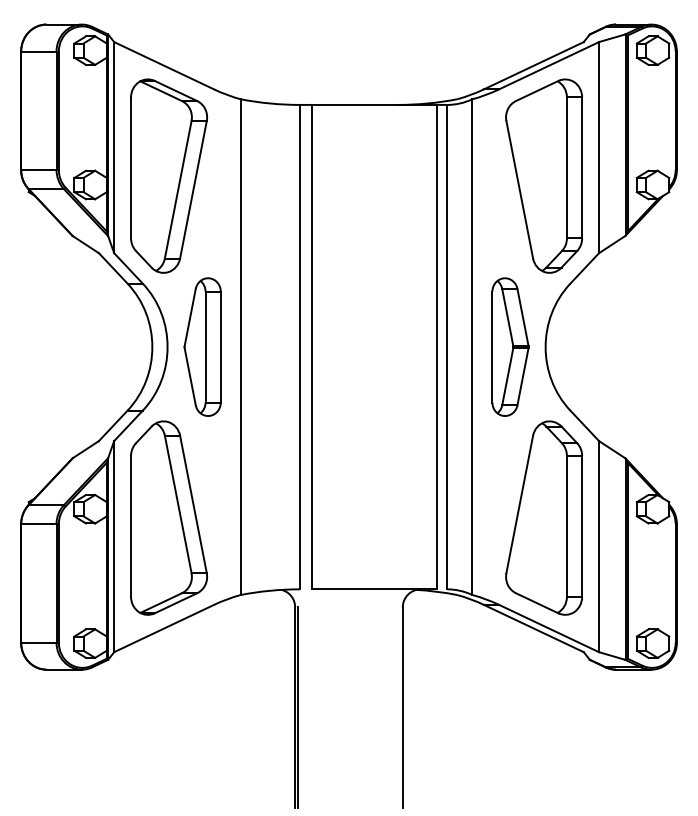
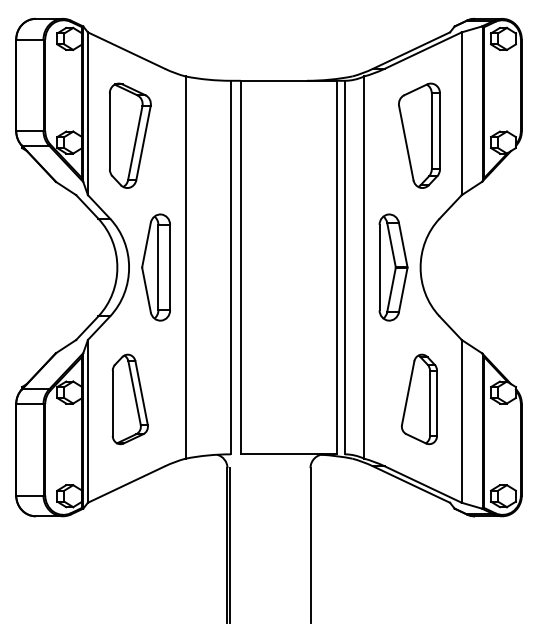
part: (169, 175) -> (130, 135), size x0.7
part: (544, 175) -> (419, 135), size x0.7
part: (169, 518) -> (130, 399), size x0.6
part: (544, 518) -> (419, 399), size x0.6

